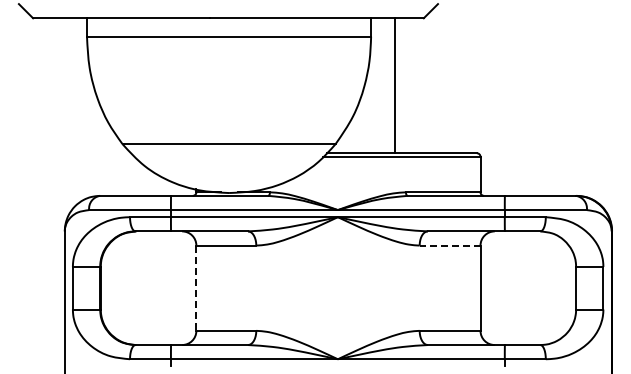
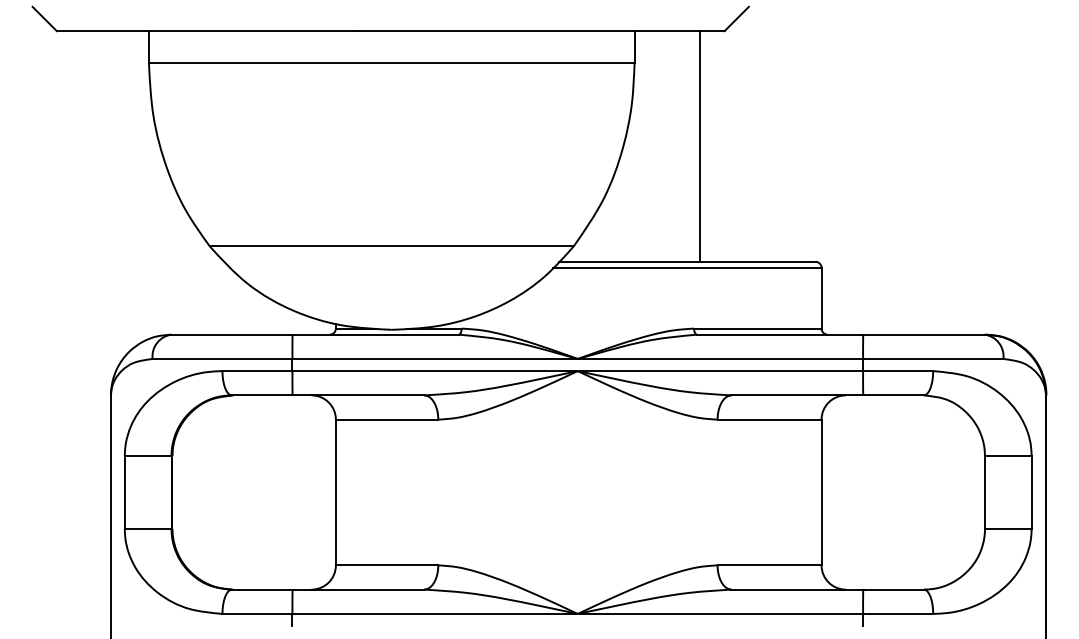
line: (395, 85) -> (700, 146), moved
line: (449, 245) -> (768, 419), dashed -> solid
line: (196, 288) -> (336, 492), dashed -> solid

